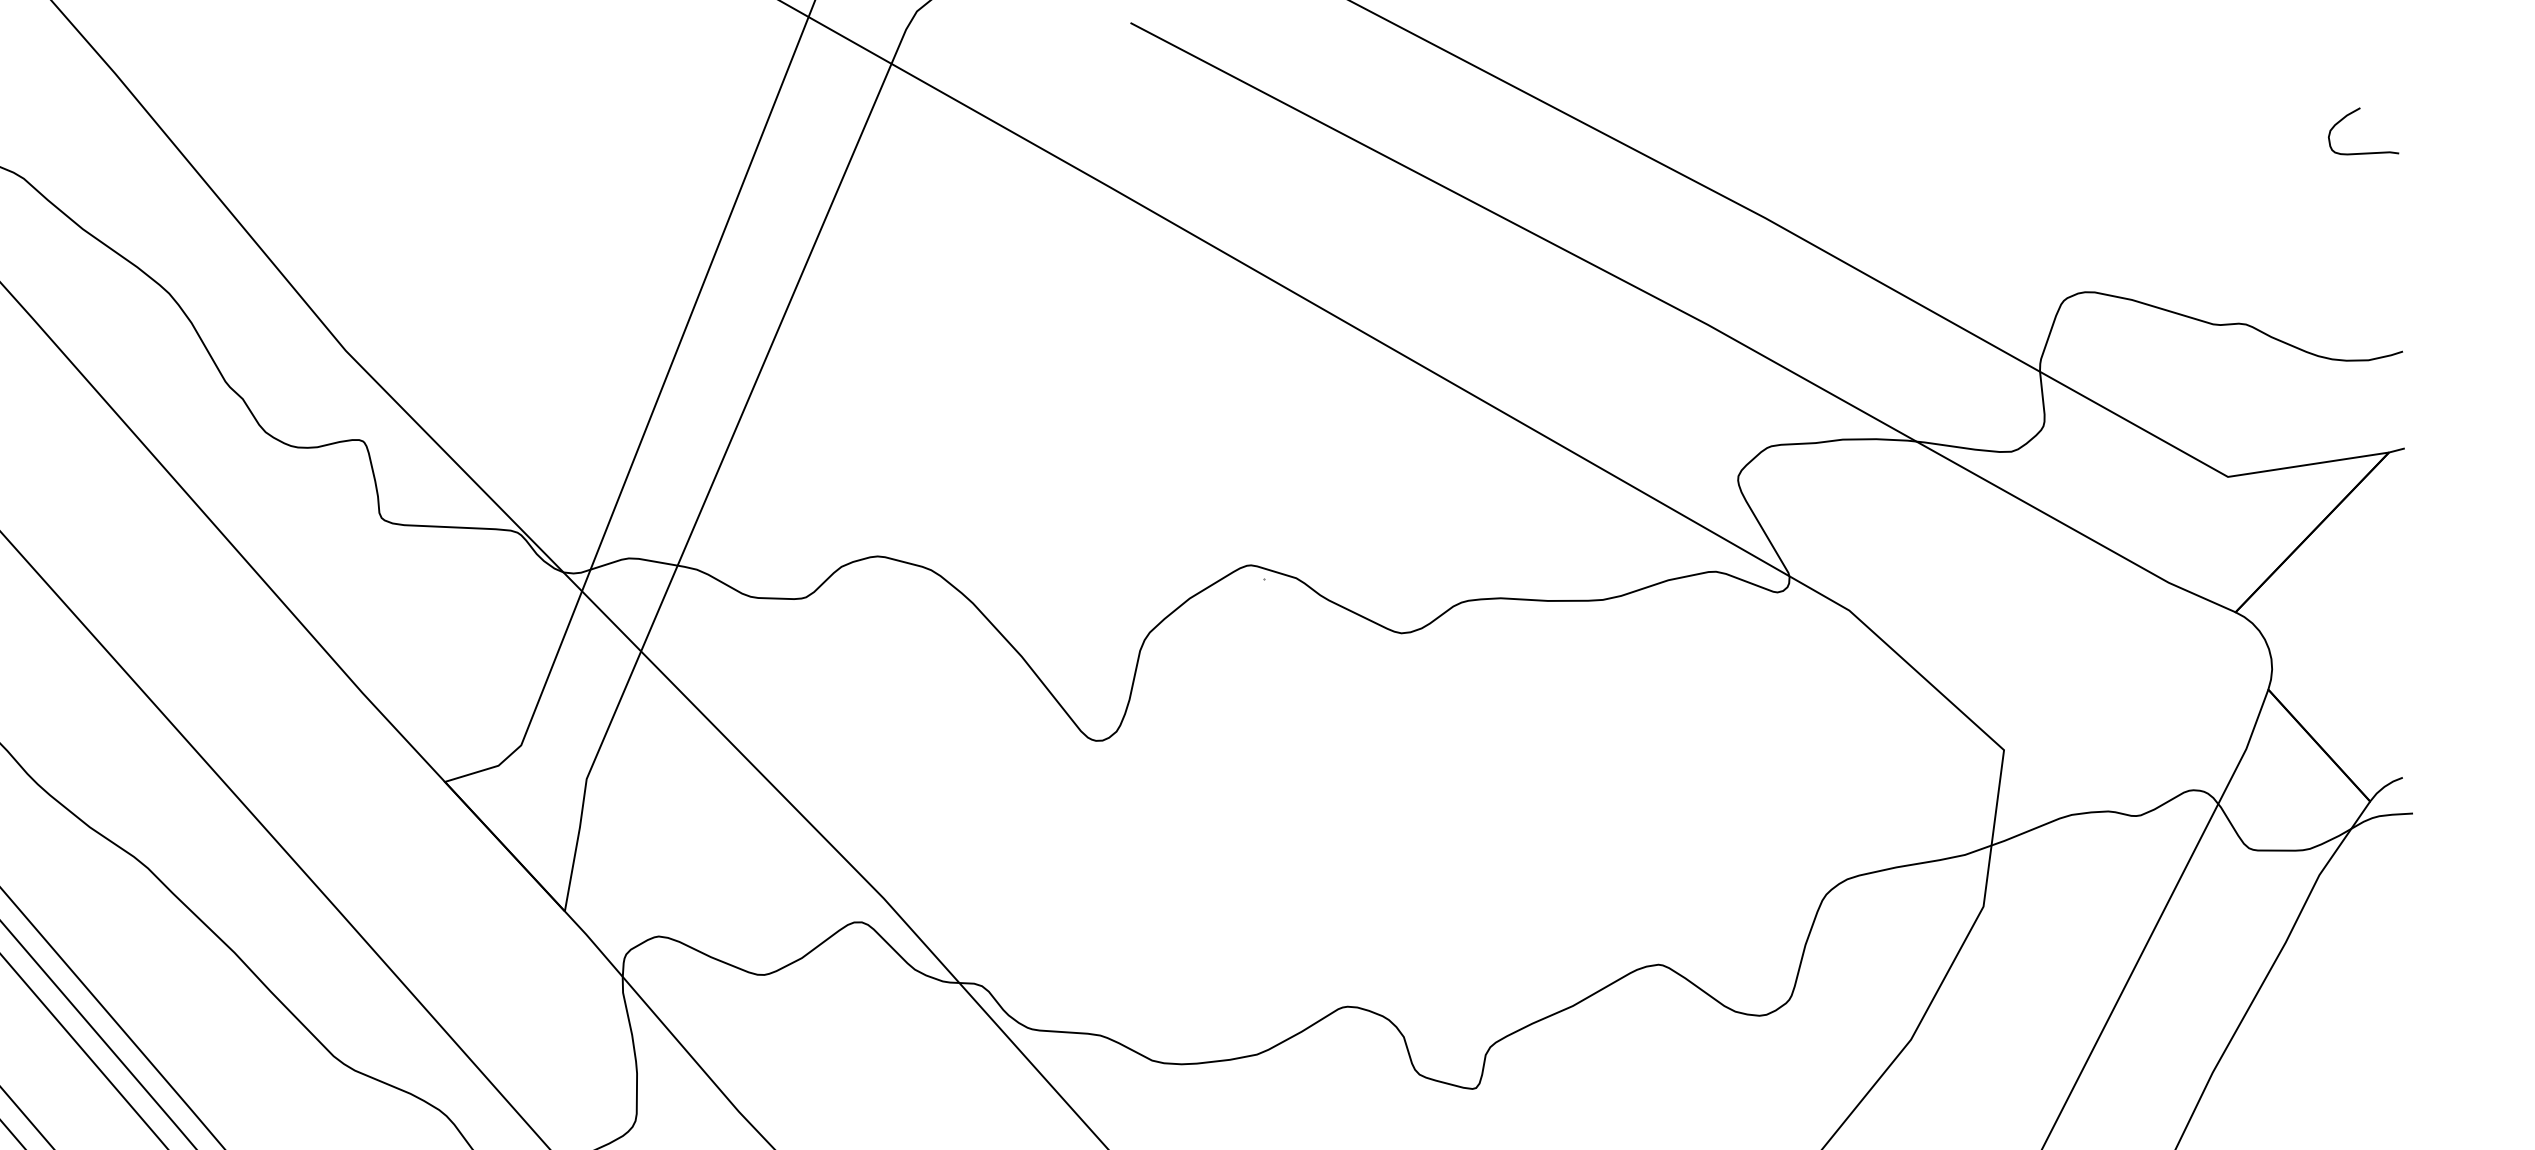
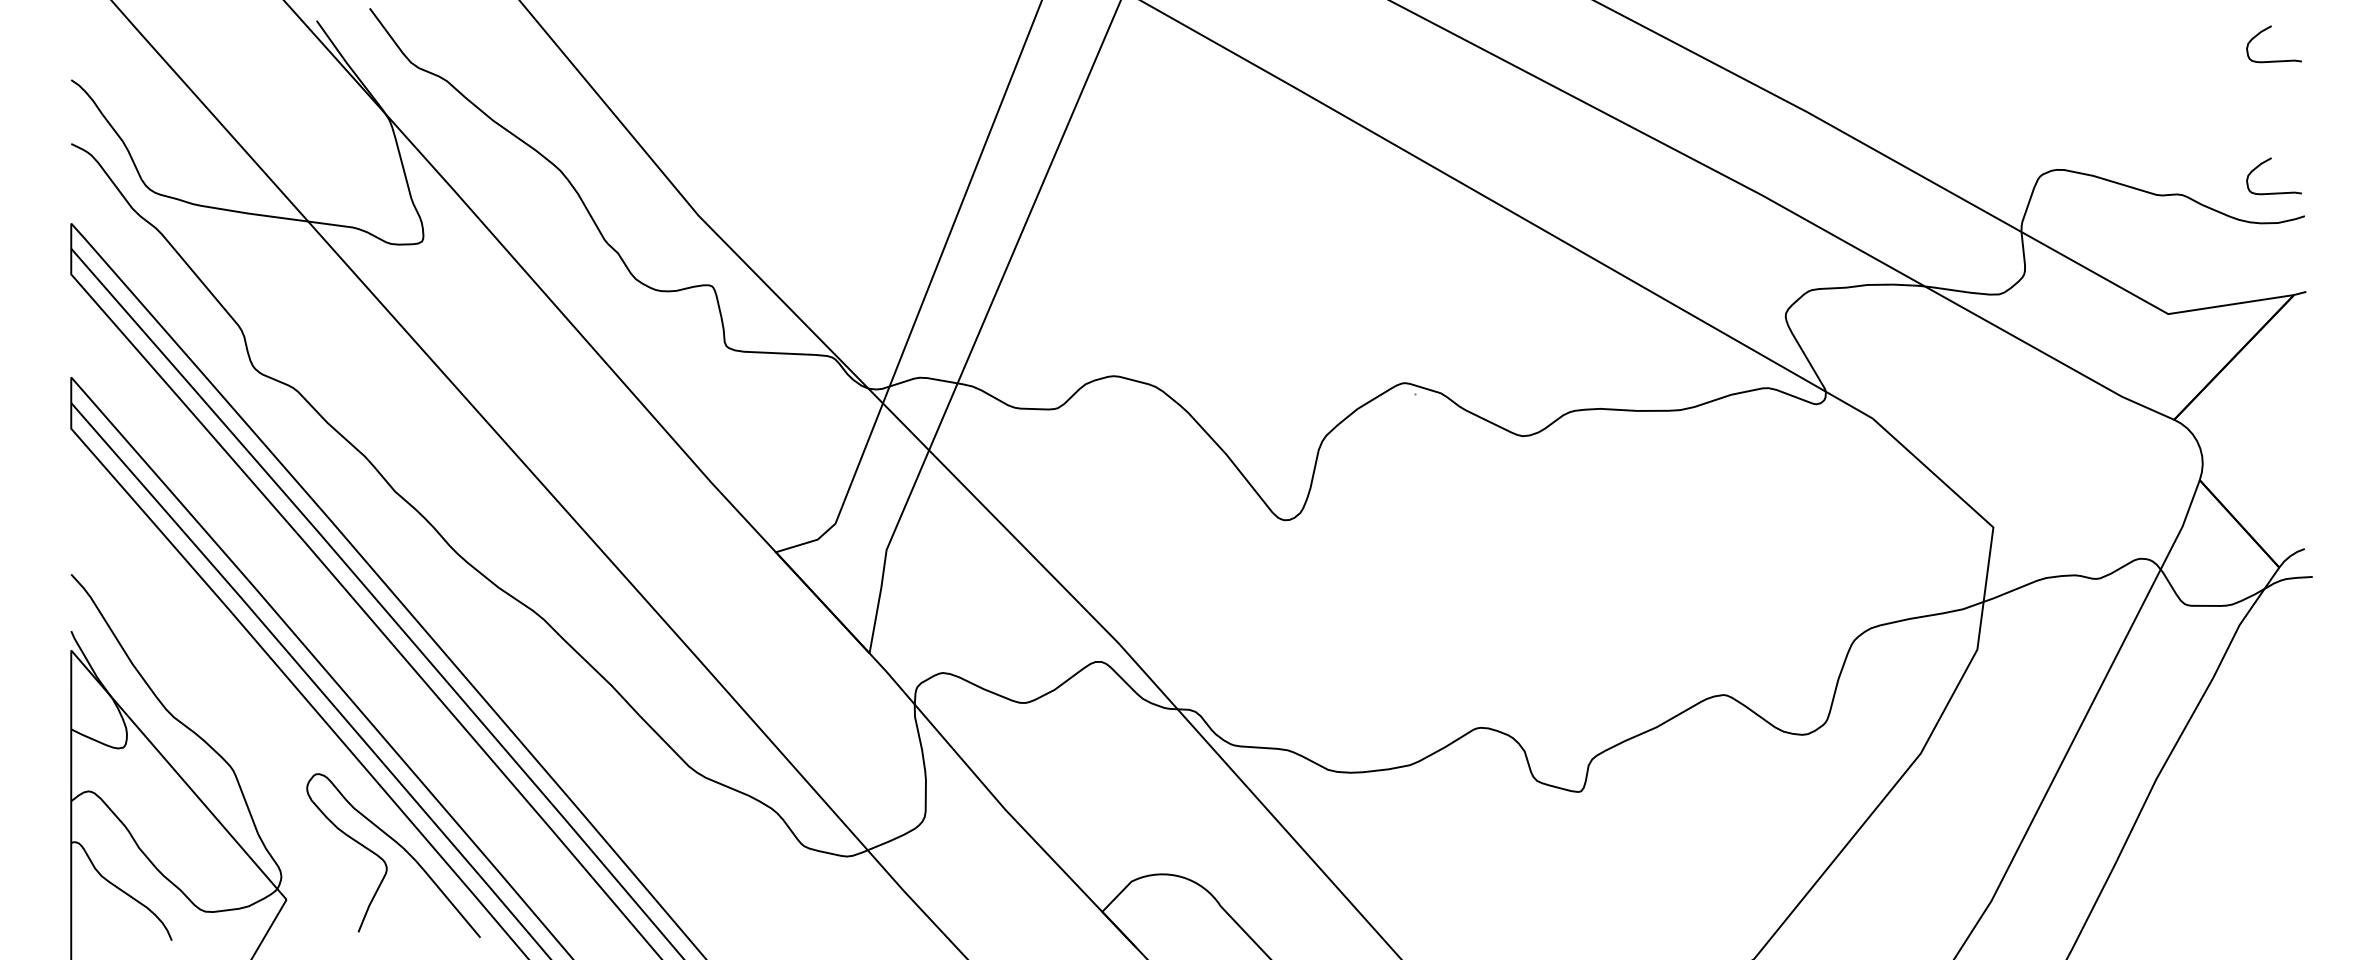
curve: (2351, 284) -> (2264, 163), added

